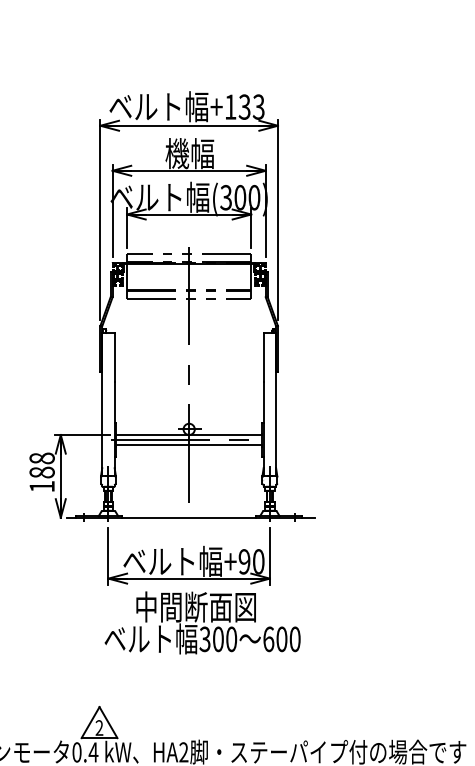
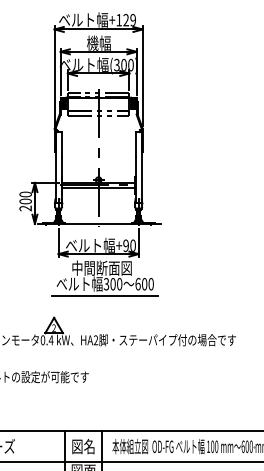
text: (251, 107) -> (129, 20), +133 -> +129
text: (41, 472) -> (25, 201), 188 -> 200
line: (201, 662) -> (104, 295), added

